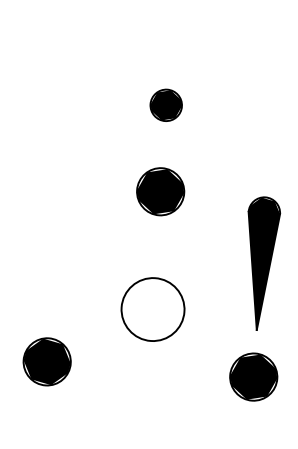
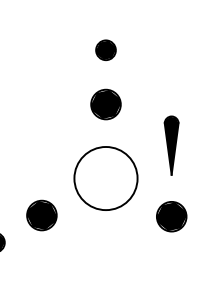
part: (260, 263) -> (171, 145), size x0.7
circle: (152, 309) -> (105, 178), size x1.6

